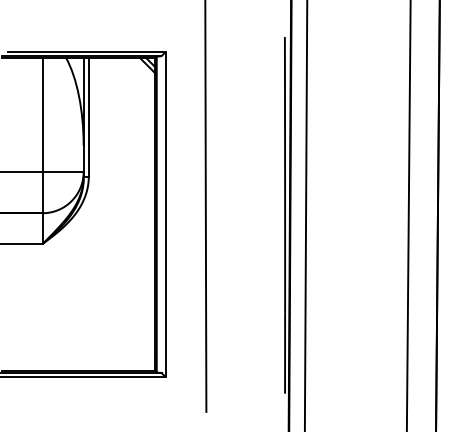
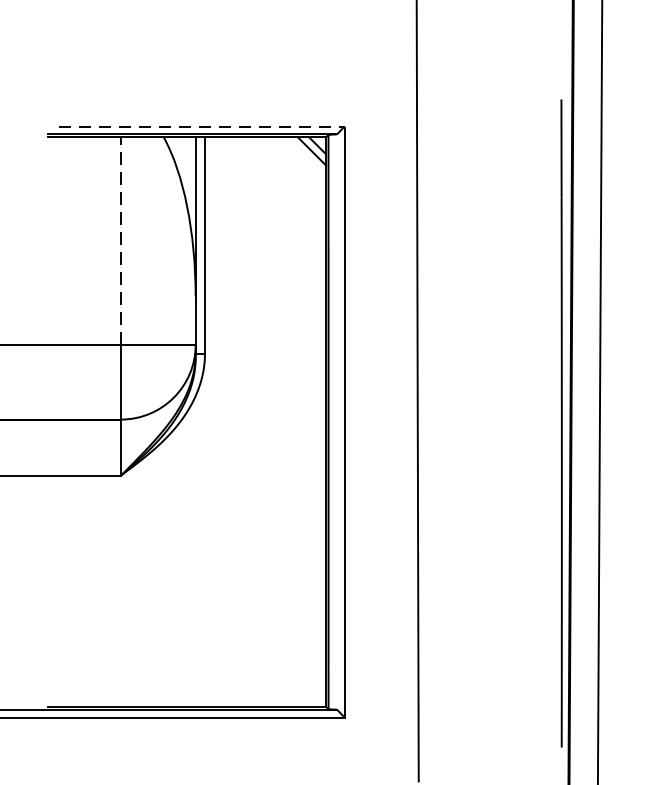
line: (86, 51) -> (200, 125), solid -> dashed
line: (42, 114) -> (120, 240), solid -> dashed

